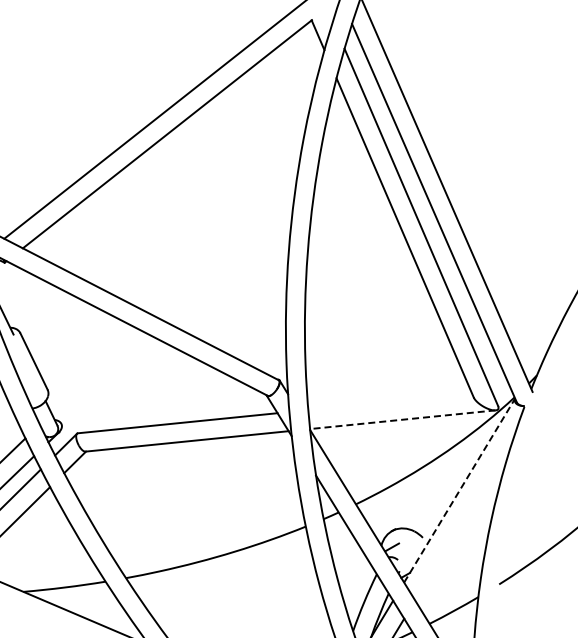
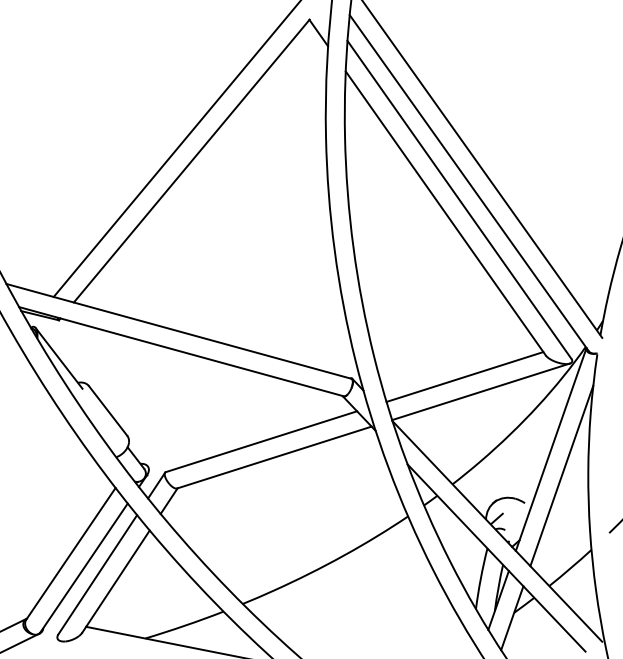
line: (389, 401) -> (464, 376), added
line: (402, 420) -> (480, 392), dashed -> solid
line: (459, 490) -> (551, 449), dashed -> solid
line: (464, 518) -> (561, 475), added

